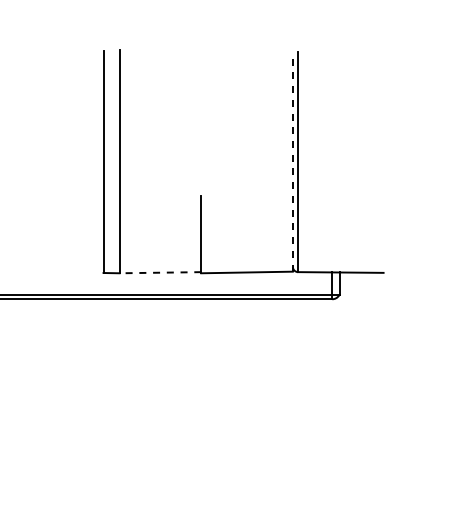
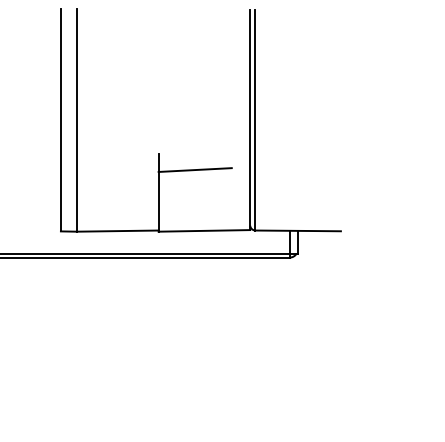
line: (292, 161) -> (249, 119), dashed -> solid
line: (237, 211) -> (194, 169), added
line: (160, 272) -> (117, 230), dashed -> solid

